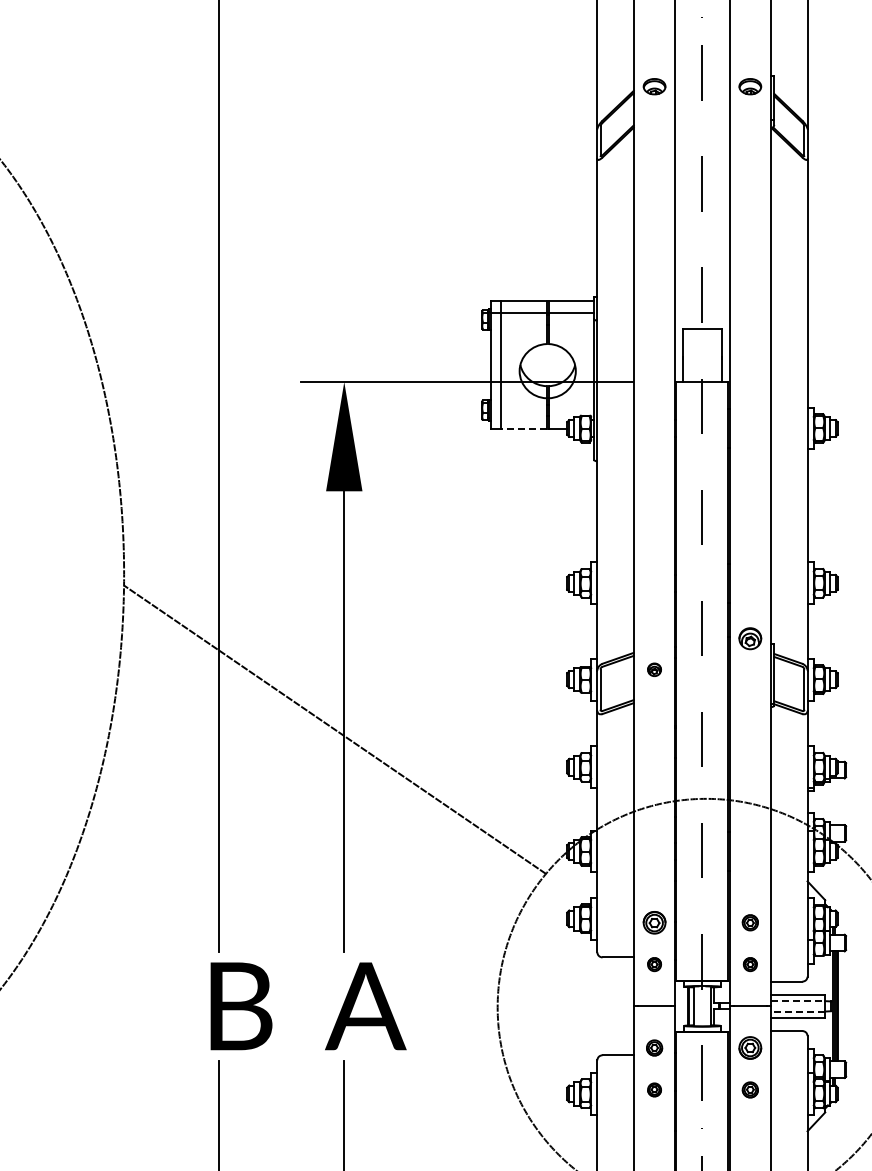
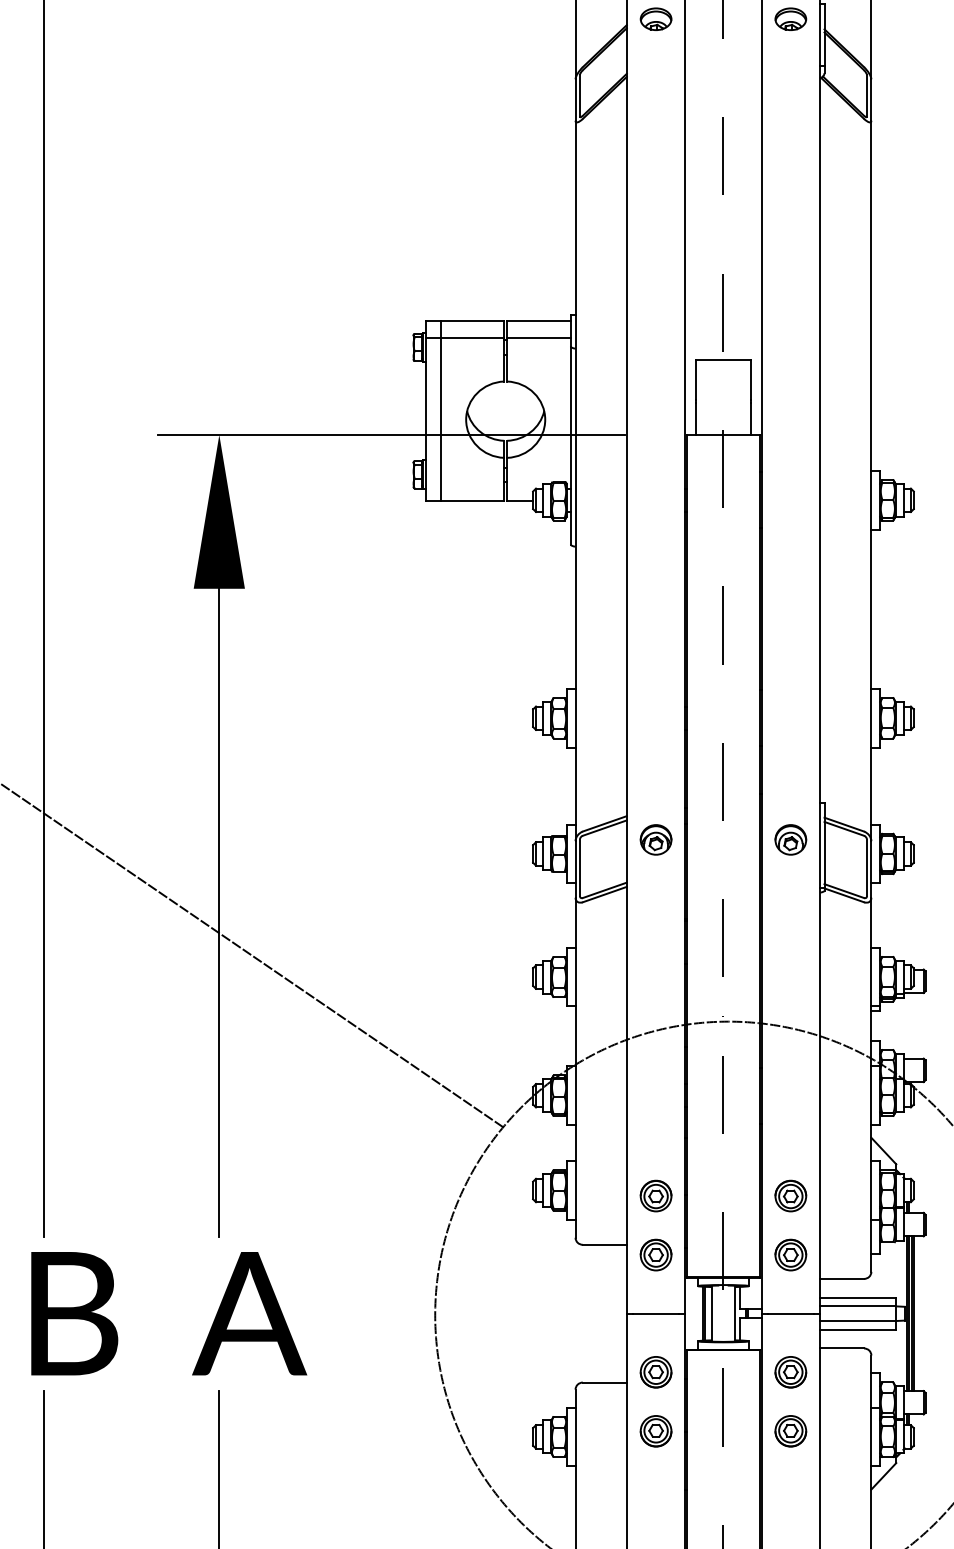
line: (524, 428) -> (472, 500), dashed -> solid
part: (750, 638) -> (791, 839), moved
part: (654, 669) -> (655, 839), size x1.67
part: (750, 922) -> (791, 1195), size x1.43
part: (654, 964) -> (655, 1254), size x1.67
part: (750, 964) -> (791, 1254), size x1.67
line: (798, 1001) -> (858, 1306), dashed -> solid
line: (797, 1011) -> (857, 1320), dashed -> solid
part: (654, 1047) -> (655, 1371), size x1.43
part: (654, 1089) -> (655, 1430), size x1.67
part: (750, 1089) -> (791, 1430), size x1.43

